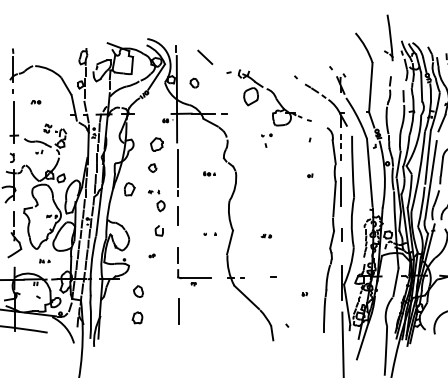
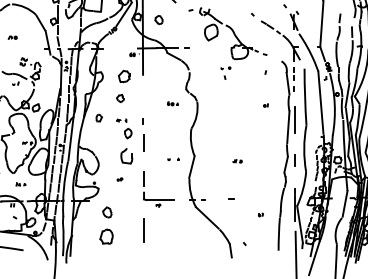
line: (177, 167) -> (143, 97), removed
part: (129, 189) -> (99, 118), size x0.6
part: (158, 230) -> (125, 156), size x1.6
part: (266, 235) -> (237, 160), moved
part: (137, 317) -> (106, 236), size x1.4

